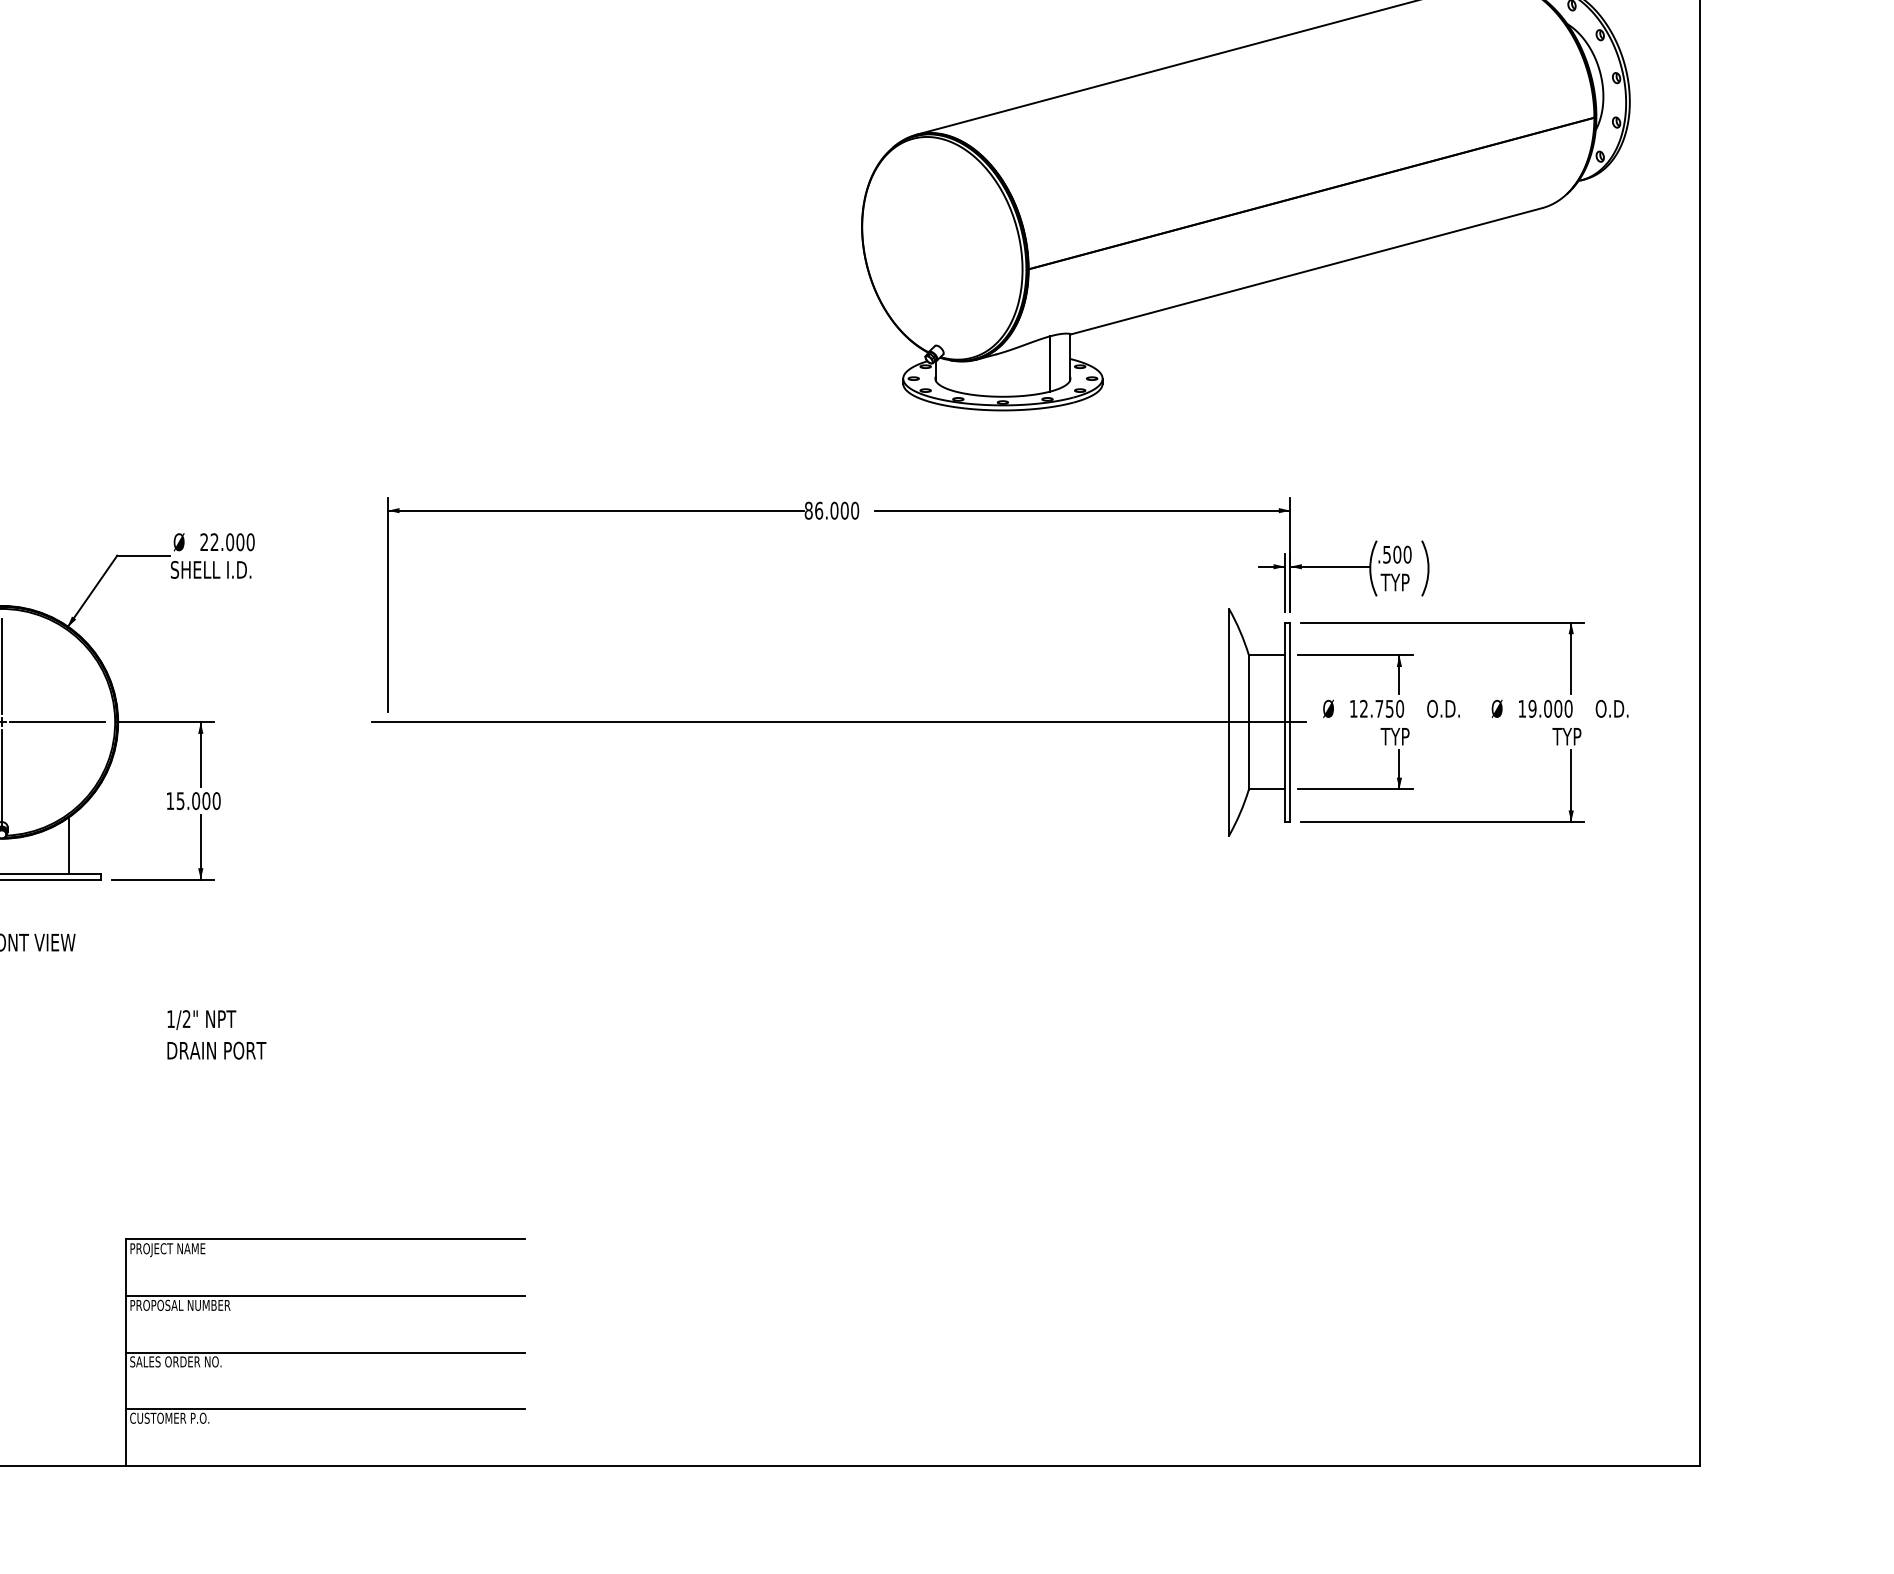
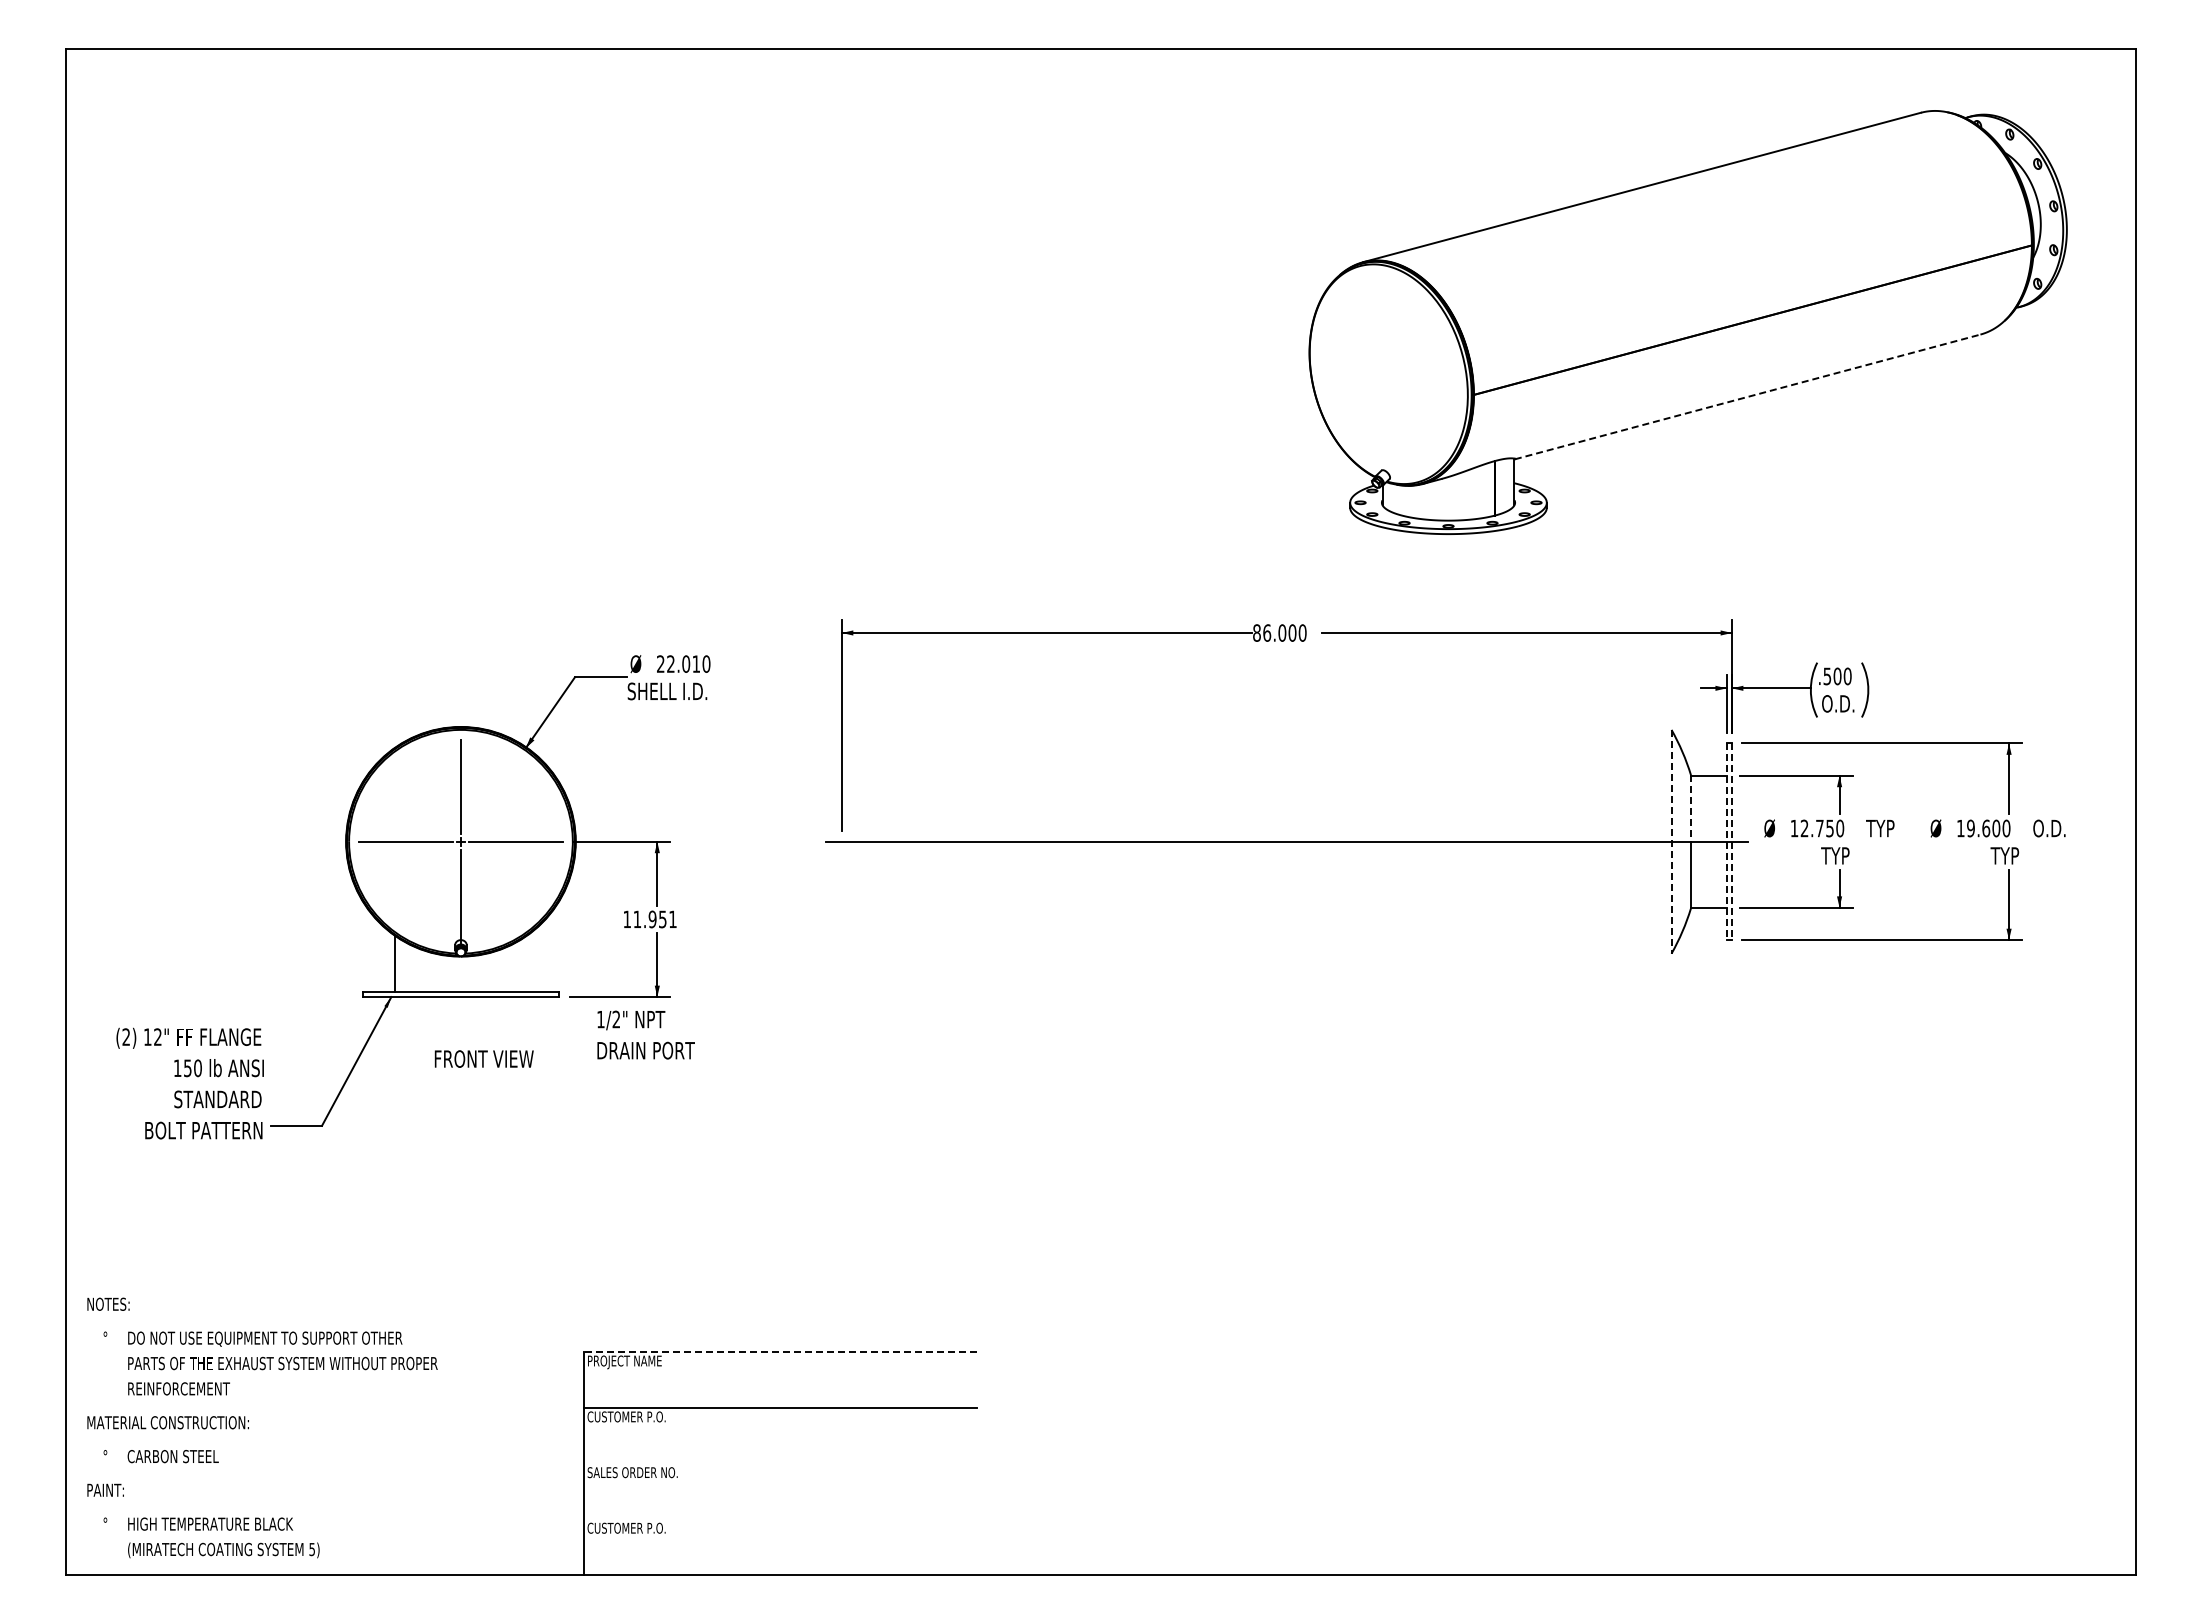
line: (1306, 270) -> (1747, 396), solid -> dashed
text: (240, 541) -> (696, 663), 22.000 -> 22.010
text: (1397, 582) -> (1837, 703), TYP -> O.D.
line: (1248, 688) -> (1690, 808), solid -> dashed
text: (1442, 708) -> (1882, 828), O.D. -> TYP
text: (1548, 708) -> (1986, 828), 19.000 -> 19.600
line: (1228, 722) -> (1671, 841), solid -> dashed
line: (1284, 723) -> (1726, 842), solid -> dashed
line: (1290, 723) -> (1732, 842), solid -> dashed
text: (197, 801) -> (654, 919), 15.000 -> 11.951
line: (68, 845) -> (526, 963), removed
text: (216, 1034) -> (645, 1034), moved
line: (325, 1239) -> (780, 1351), solid -> dashed
text: (179, 1304) -> (636, 1416), PROPOSAL NUMBER -> CUSTOMER P.O.
line: (324, 1352) -> (779, 1463), removed
line: (324, 1409) -> (779, 1519), removed

